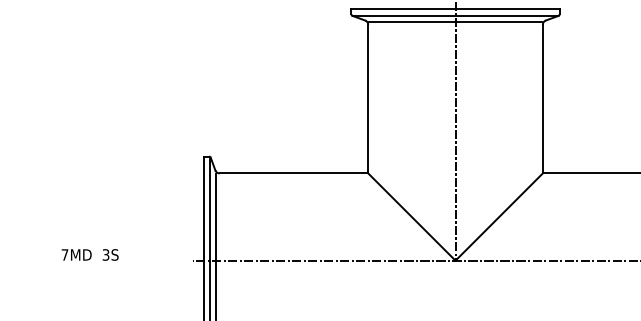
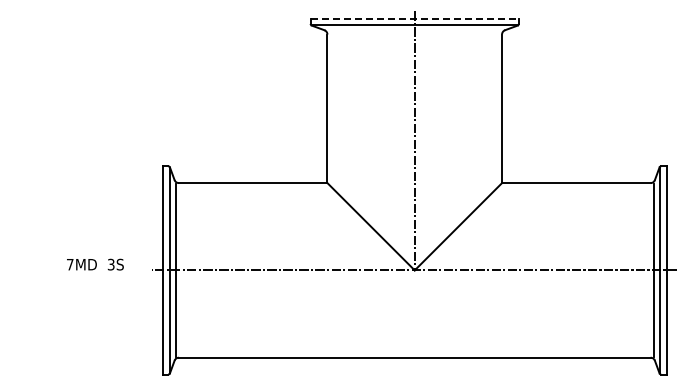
line: (456, 8) -> (415, 18), solid -> dashed
line: (455, 21) -> (414, 31), removed
text: (90, 254) -> (95, 264), moved

